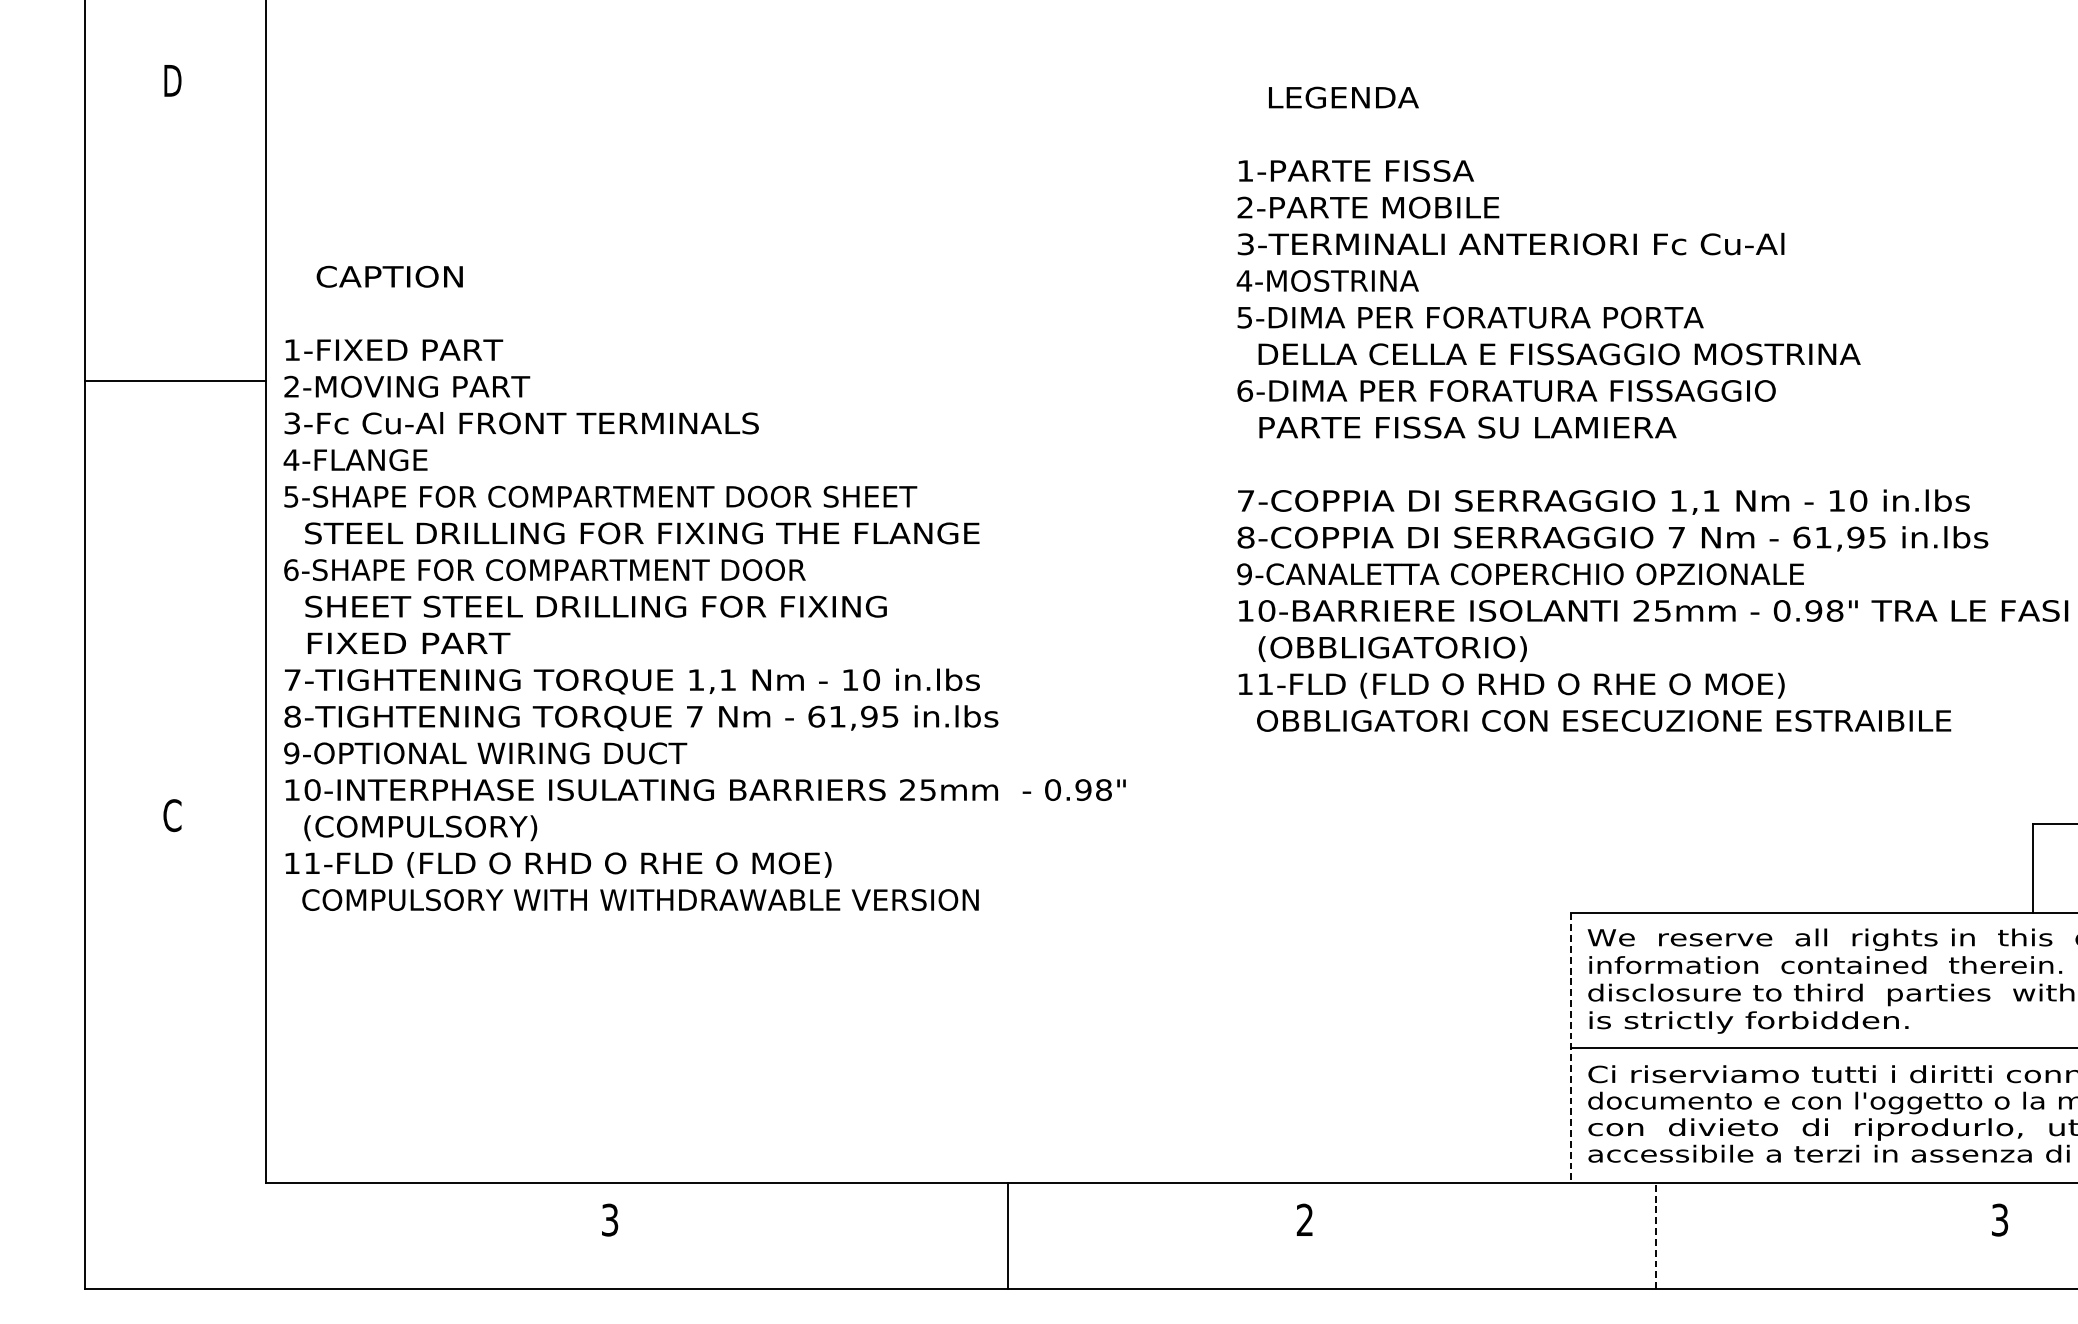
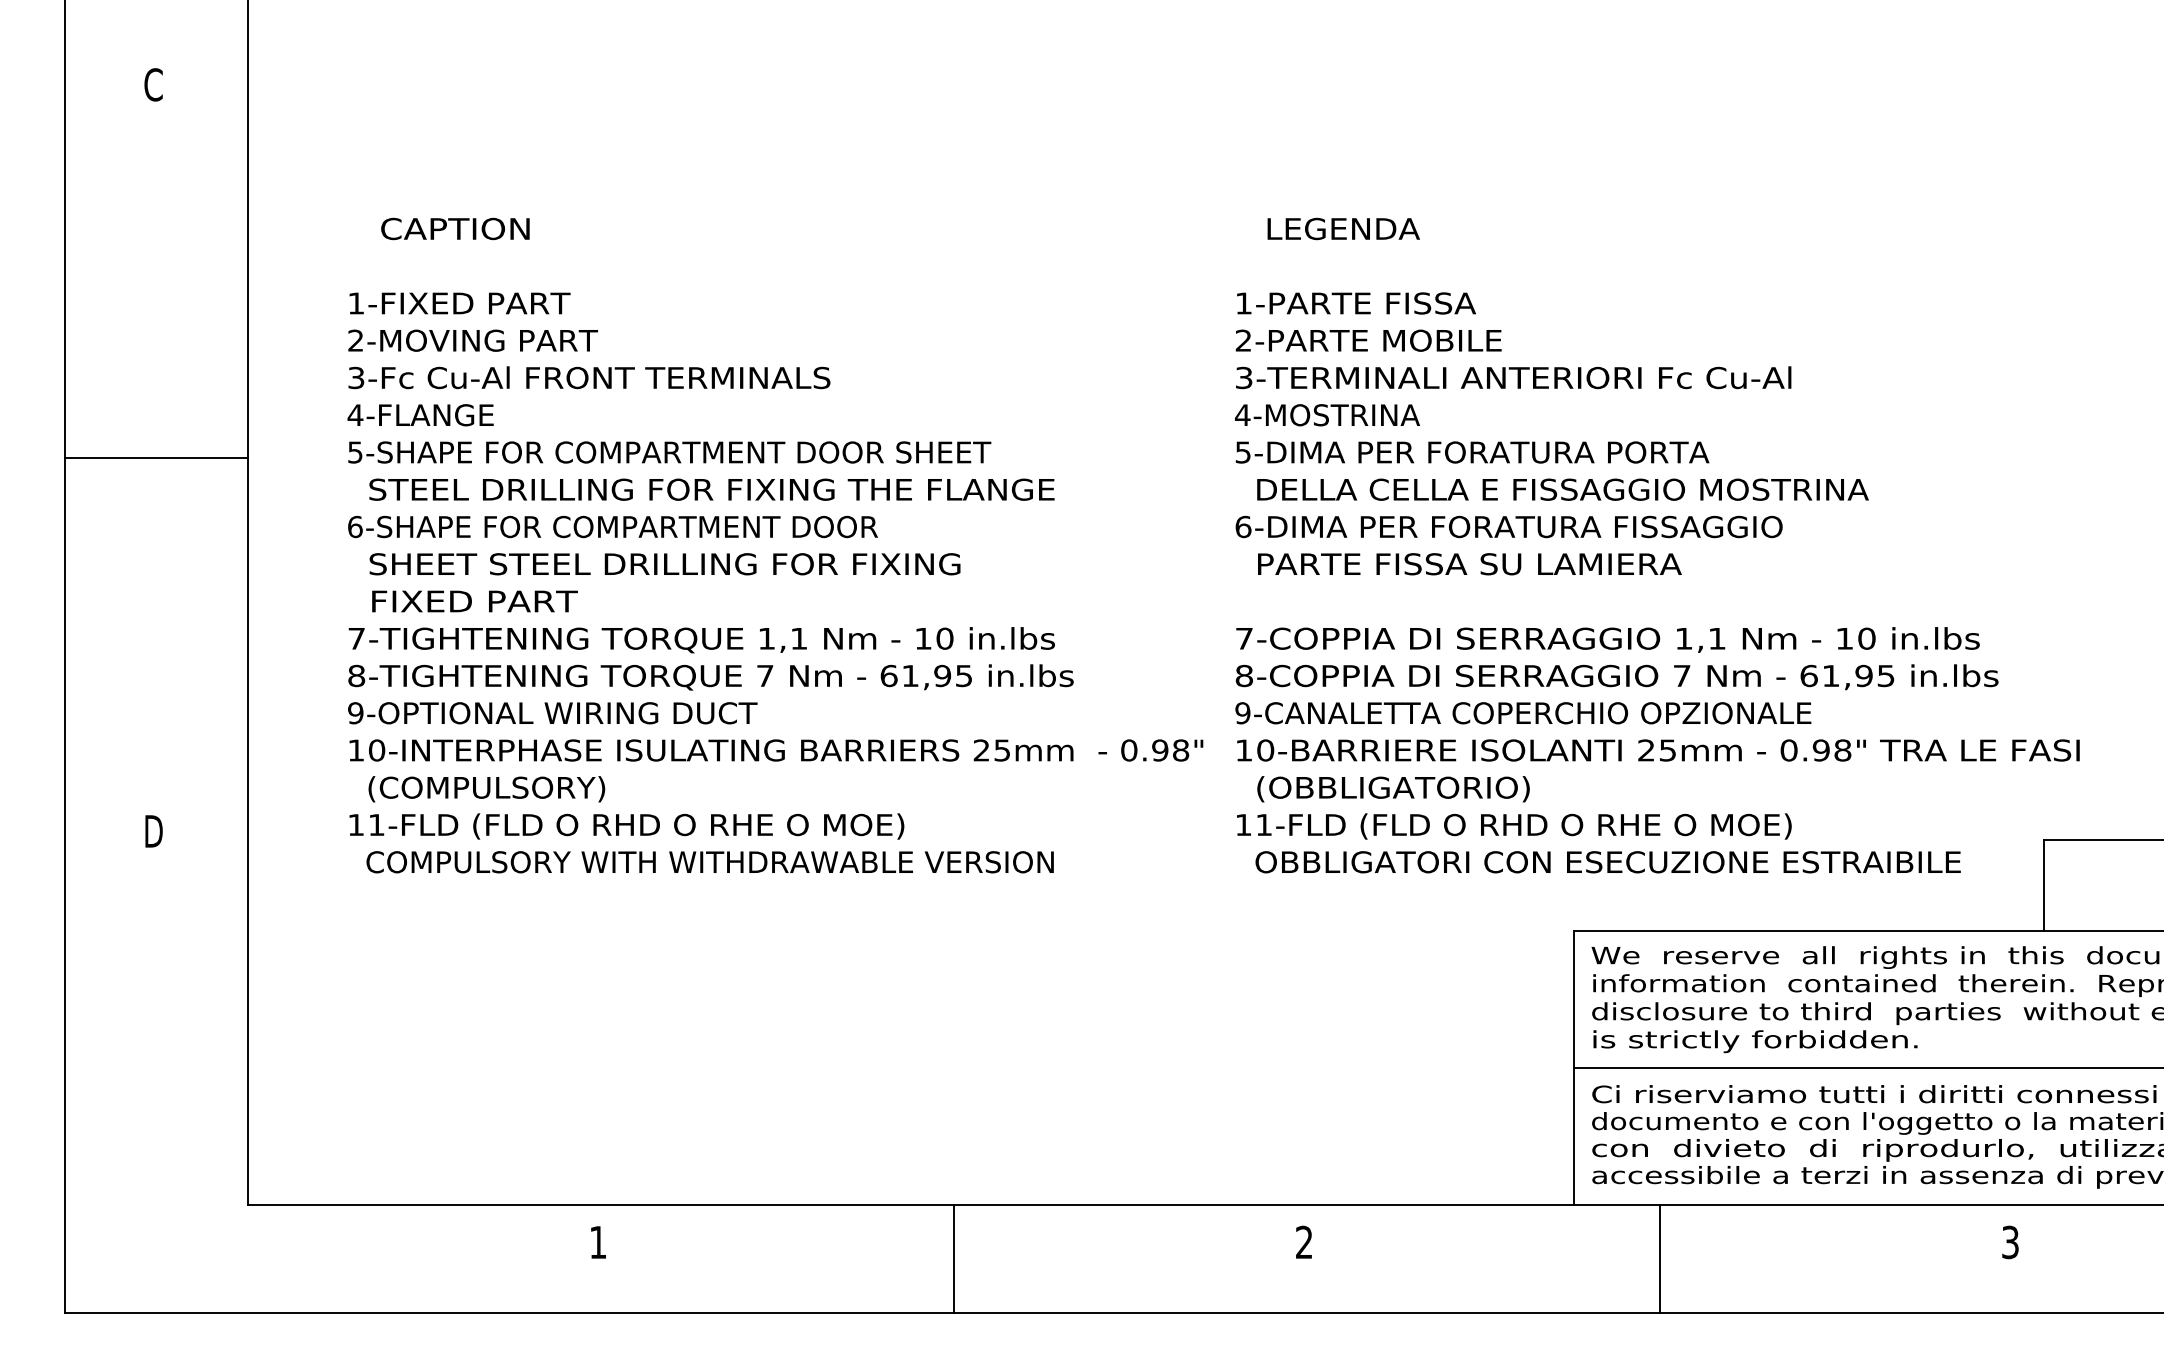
text: (172, 80) -> (153, 84), D -> C
line: (175, 381) -> (156, 458), moved
text: (1652, 409) -> (1657, 545), moved
text: (704, 588) -> (775, 545), moved
text: (172, 815) -> (153, 831), C -> D
line: (1570, 1047) -> (1574, 1067), dashed -> solid
text: (610, 1220) -> (598, 1242), 3 -> 1
line: (1007, 1235) -> (954, 1258), moved
line: (1655, 1235) -> (1660, 1258), dashed -> solid

